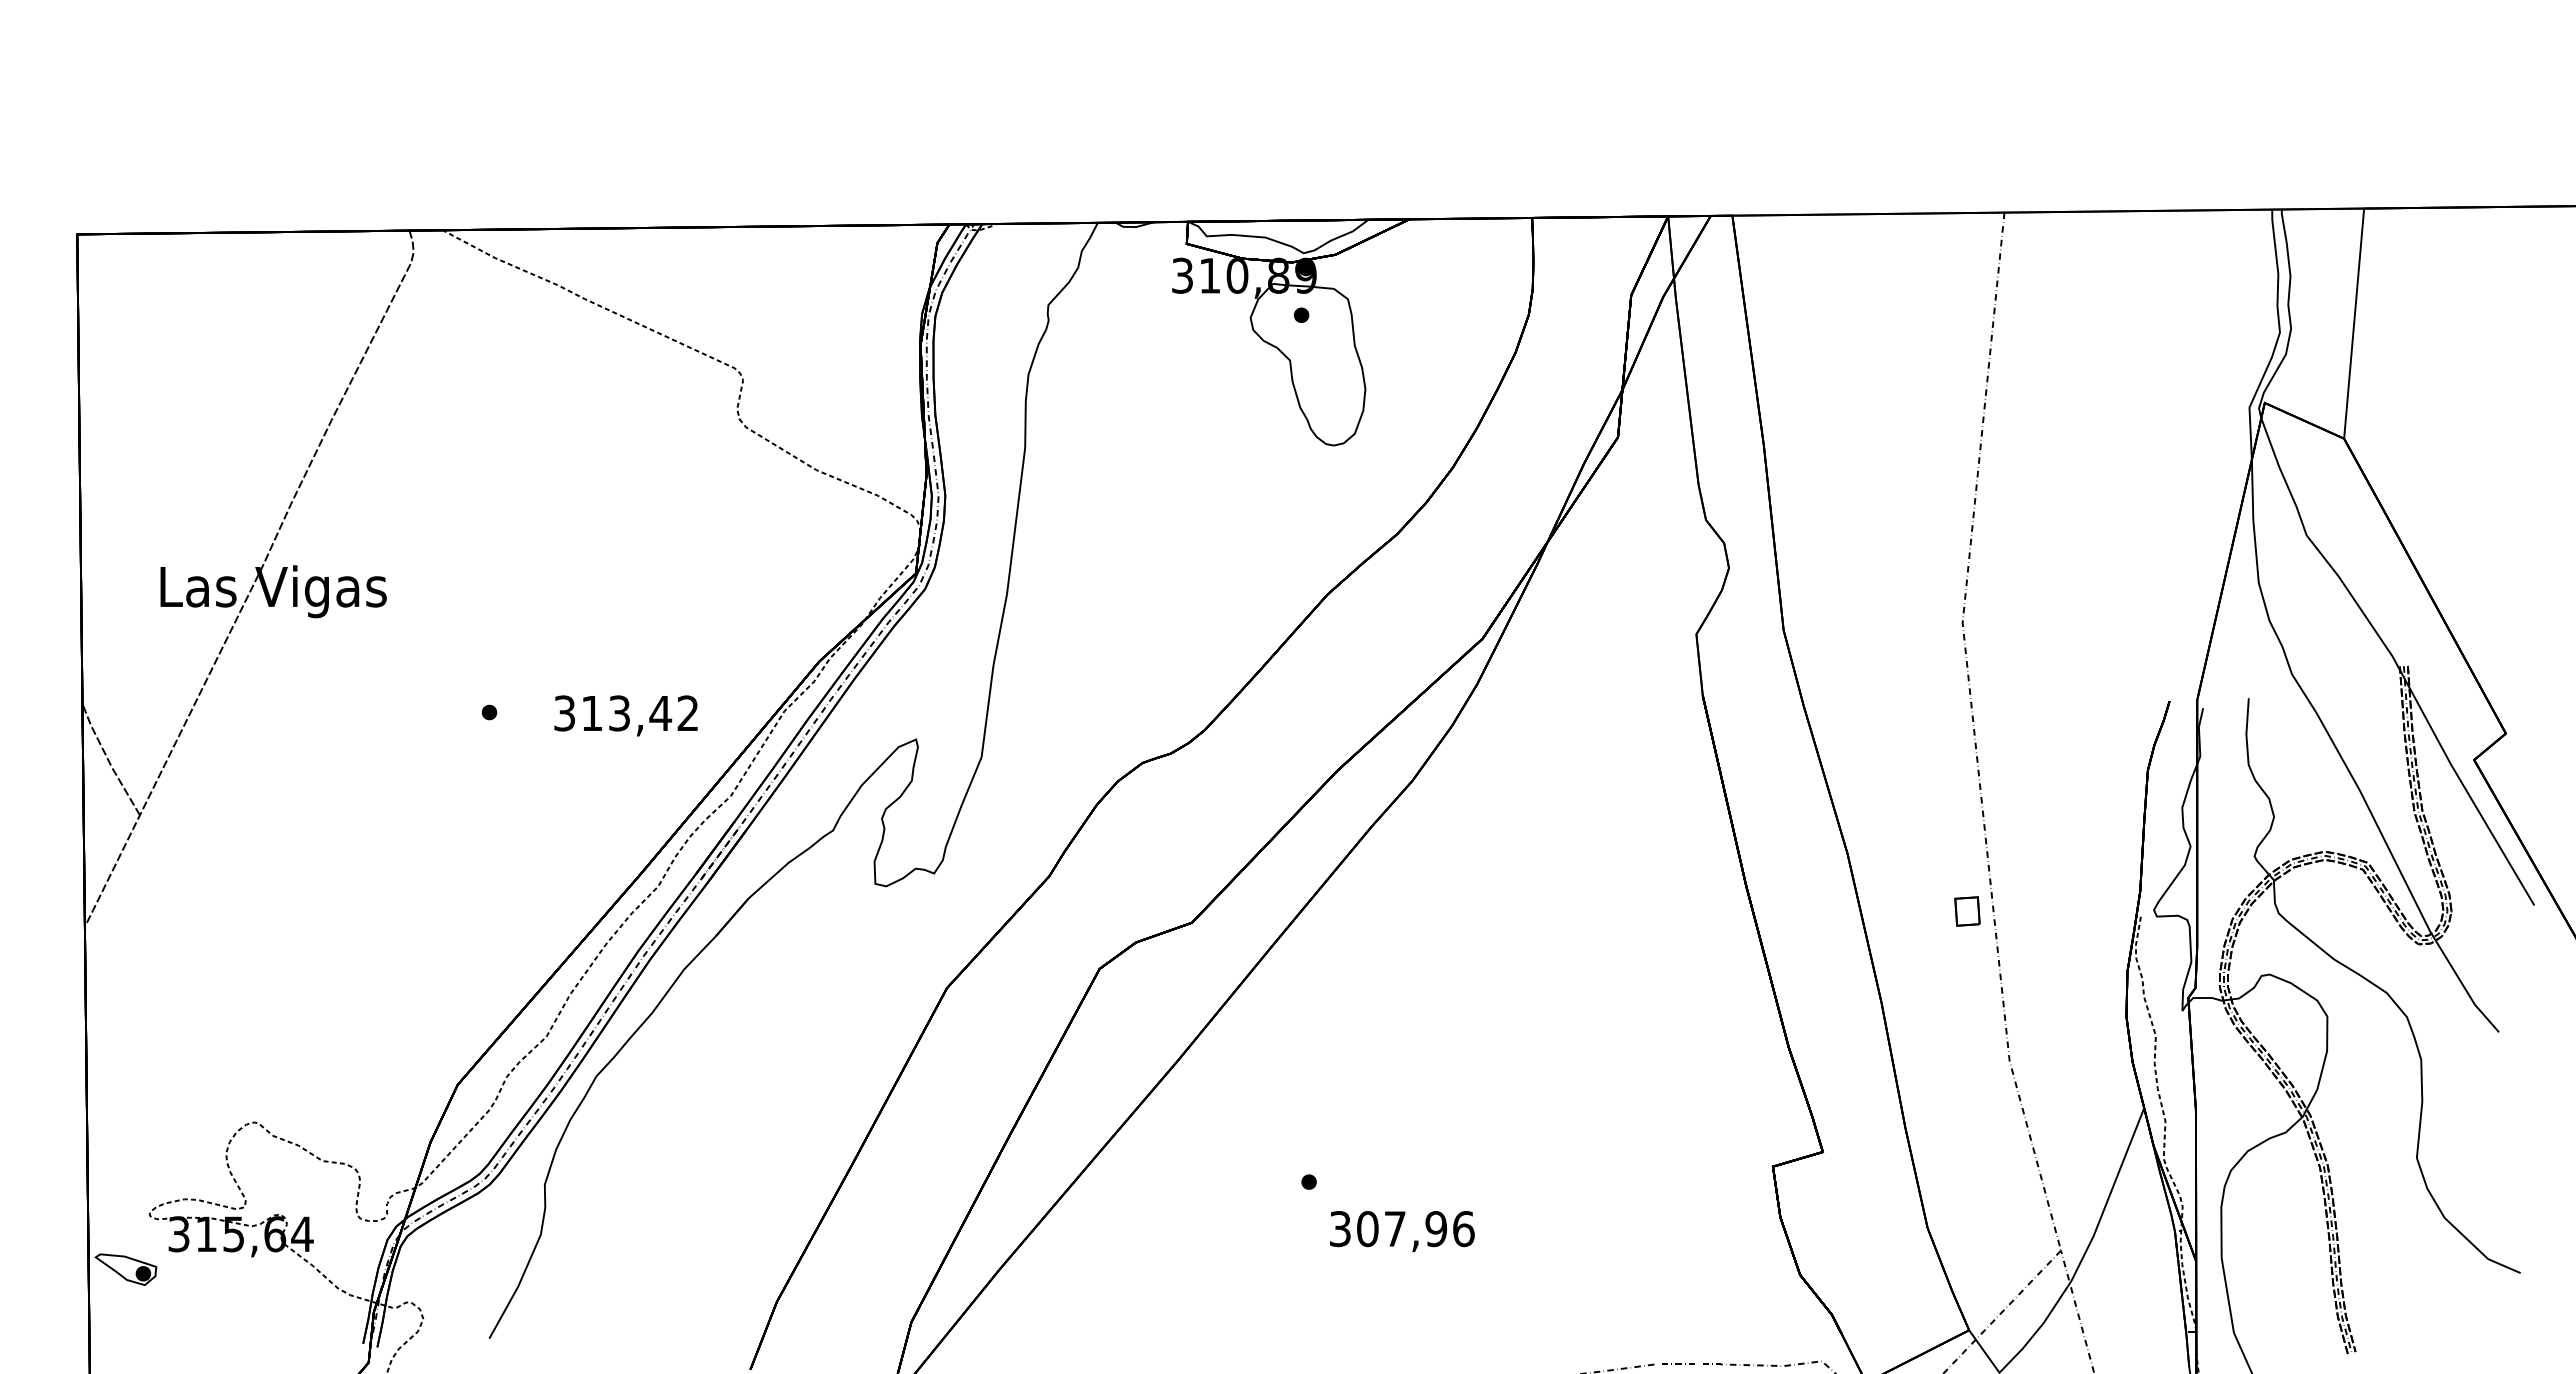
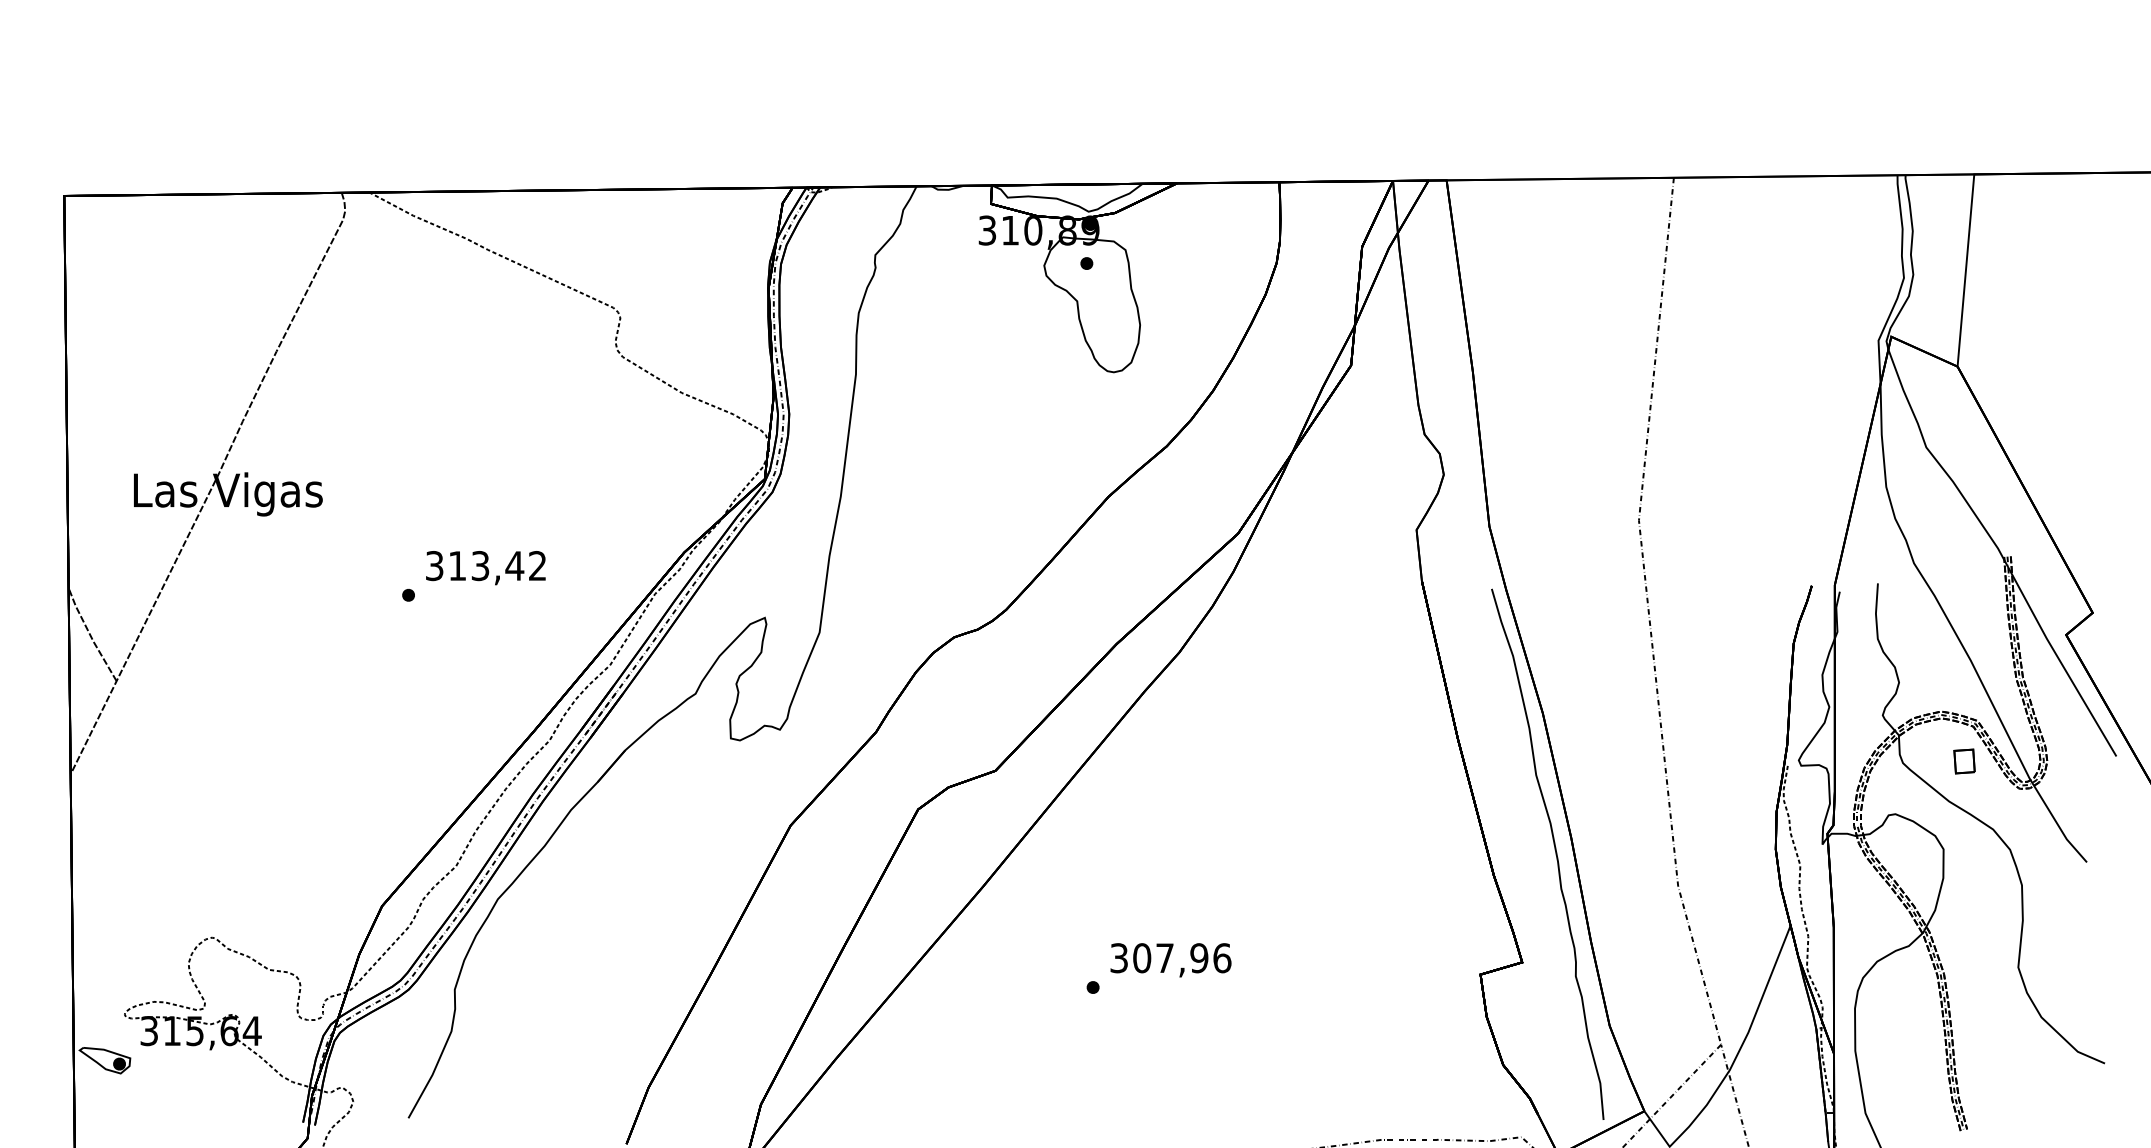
text: (625, 715) -> (485, 567), moved
part: (1967, 911) -> (1964, 761), moved
curve: (1862, 1021) -> (1555, 853), added
text: (1402, 1231) -> (1171, 960), moved

